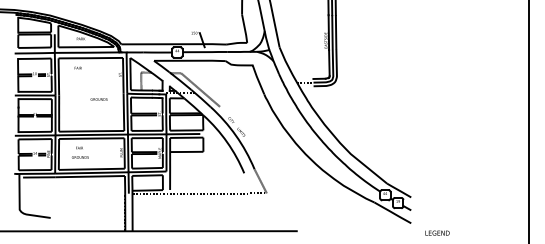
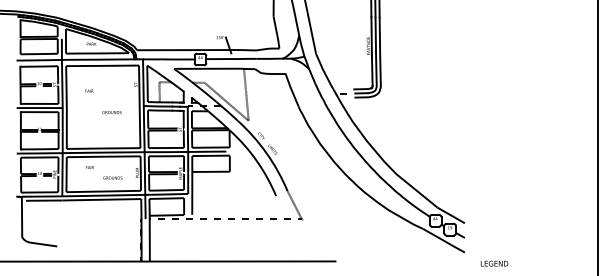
text: (78, 67) -> (89, 90), moved
line: (218, 83) -> (246, 94), added
text: (80, 156) -> (112, 177), moved

